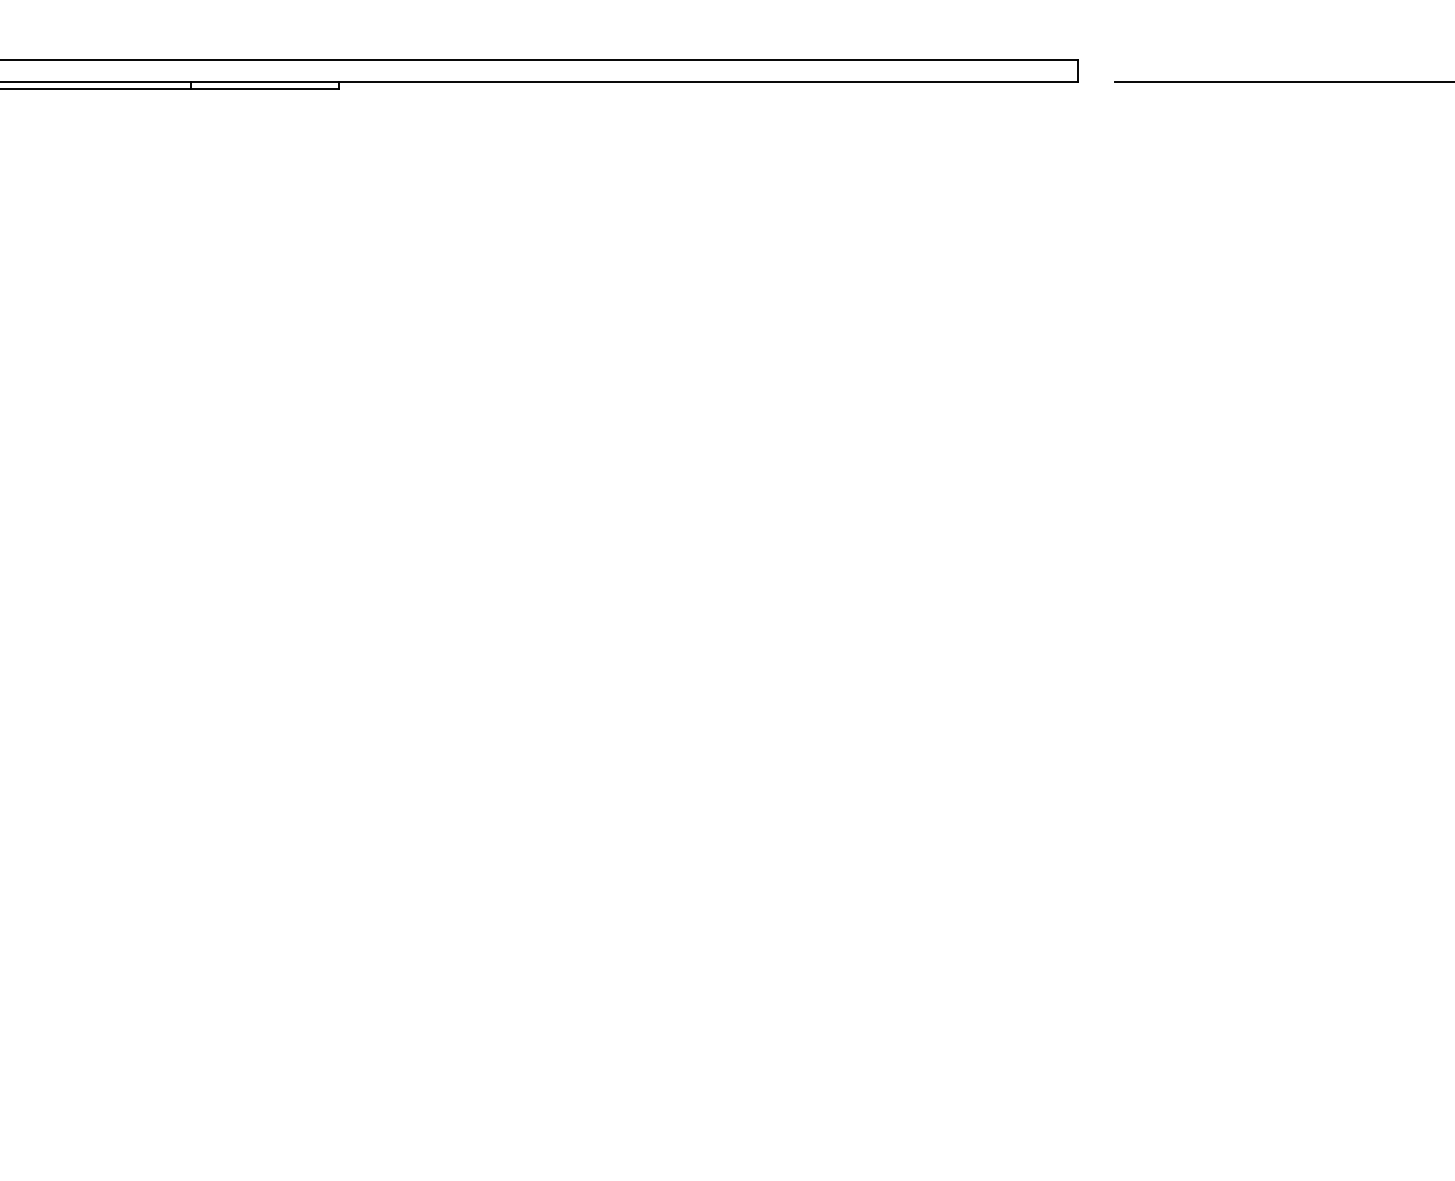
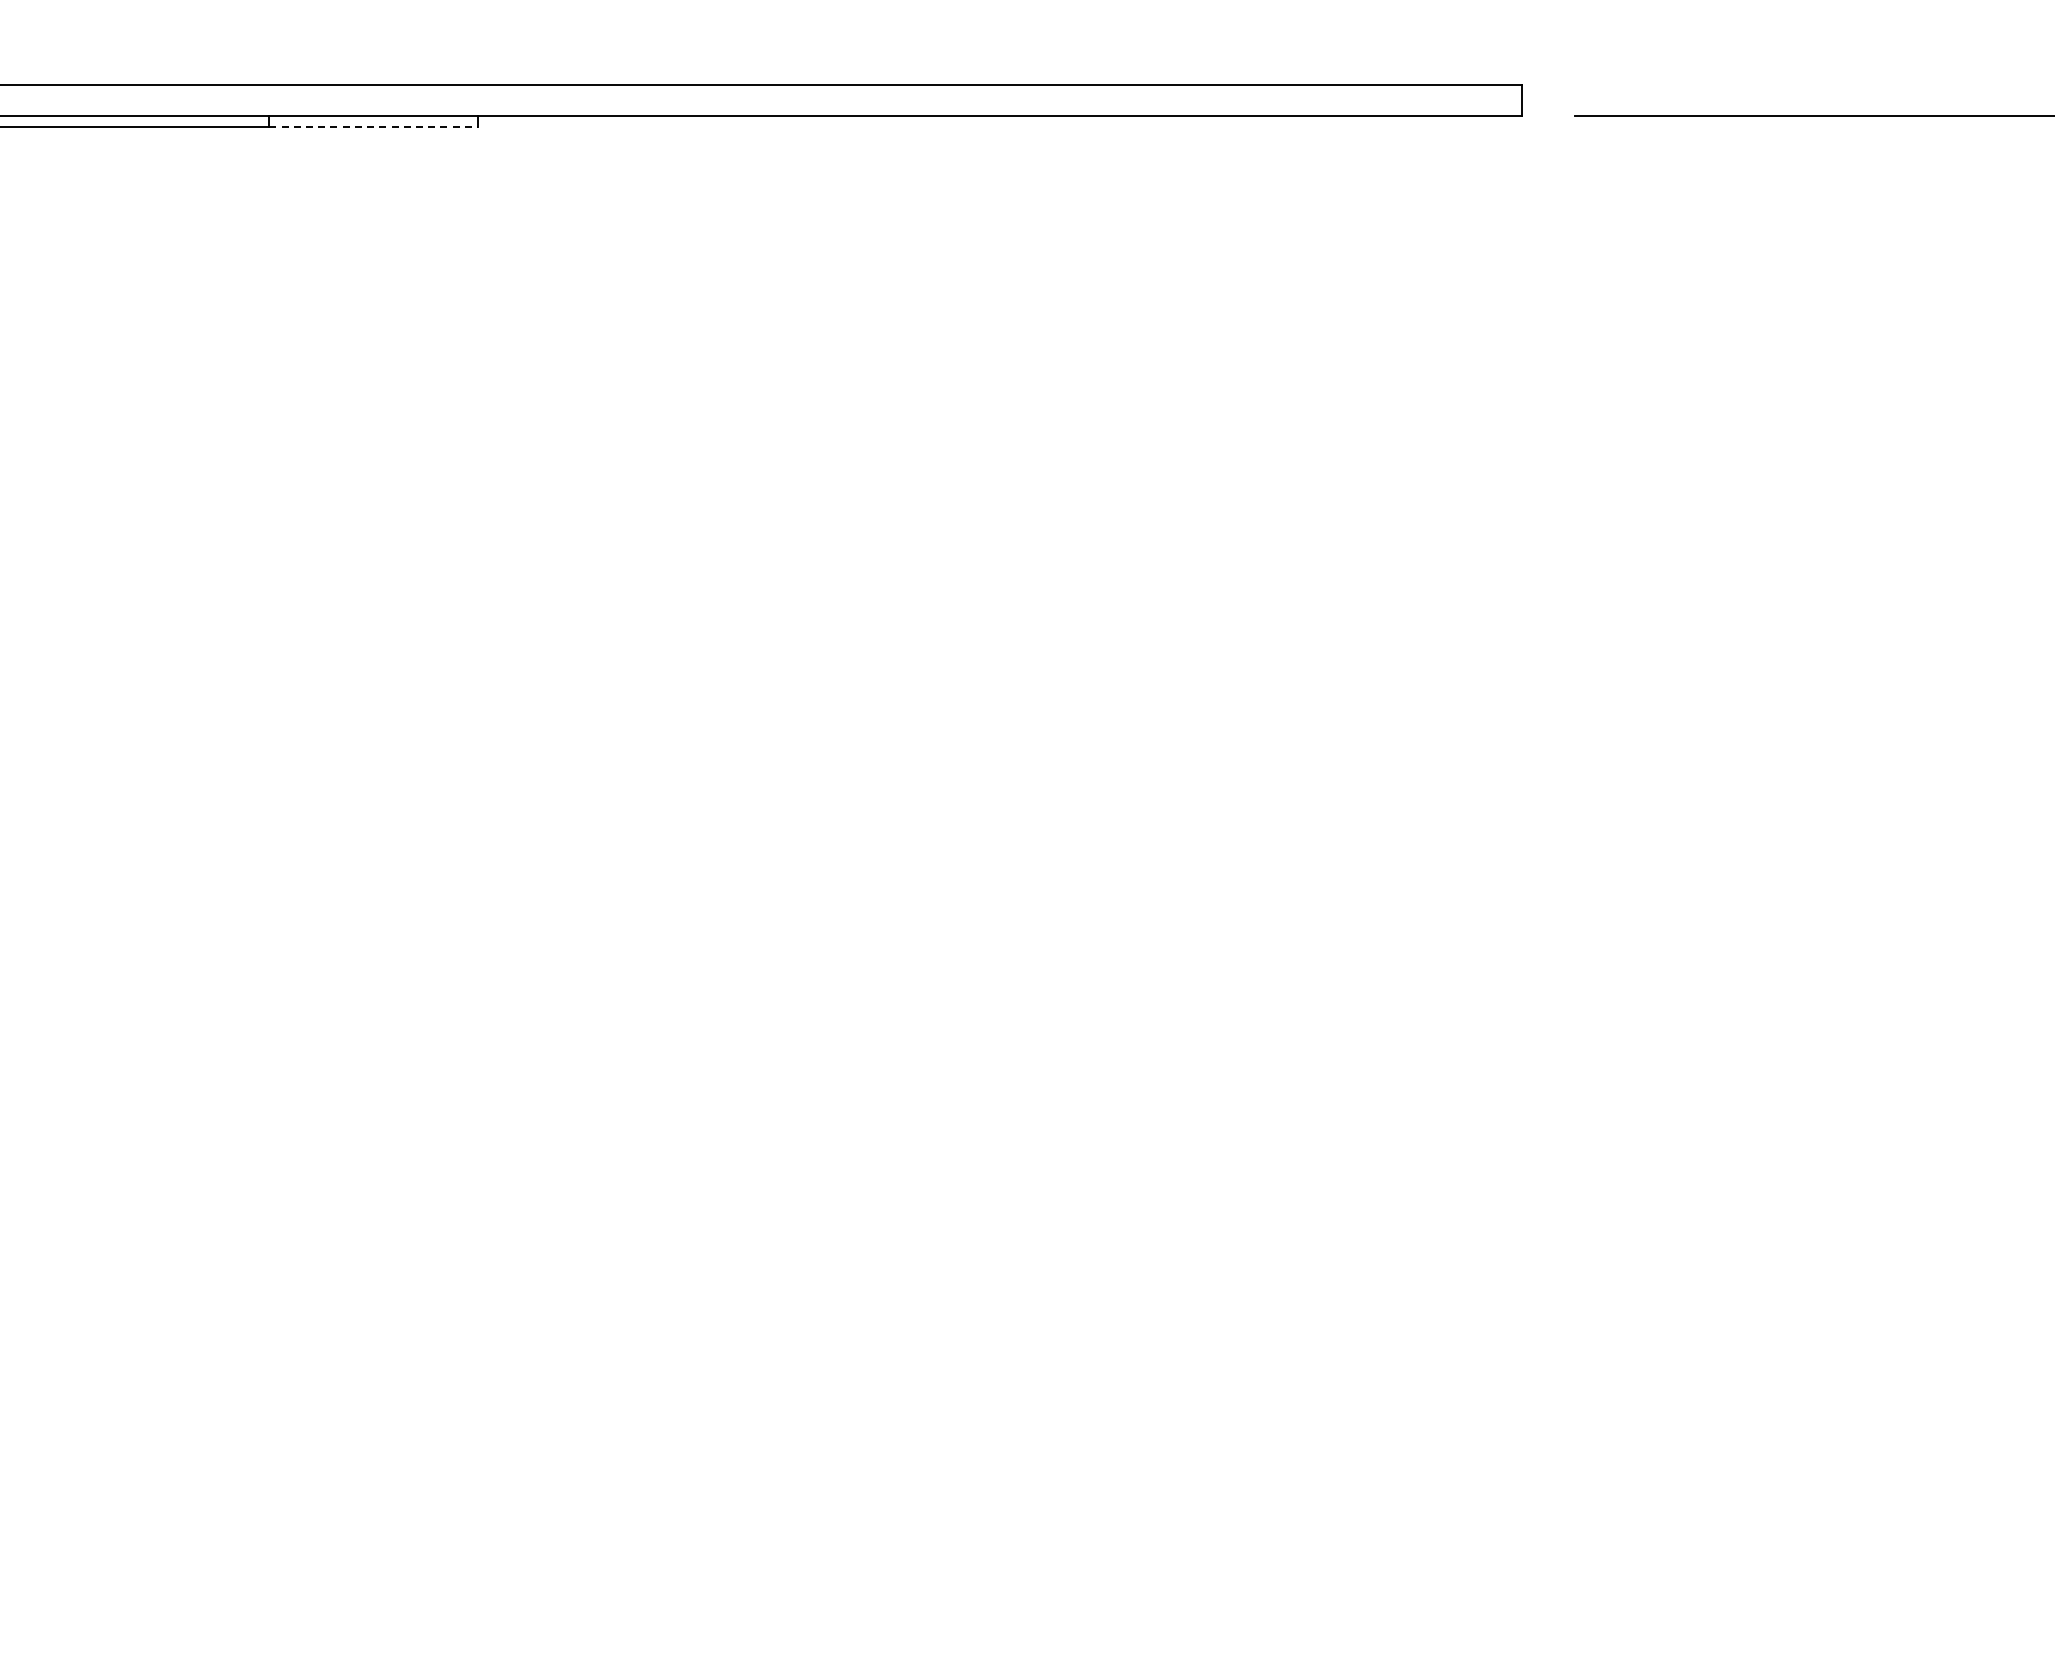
line: (265, 89) -> (374, 126), solid -> dashed

